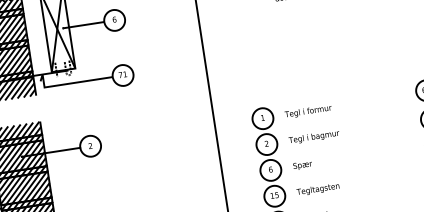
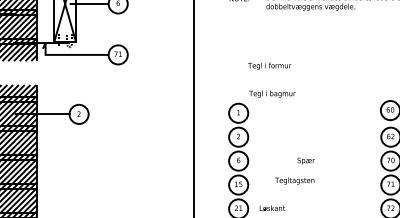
text: (308, 110) -> (269, 65), moved
text: (314, 136) -> (272, 93), moved
text: (301, 164) -> (305, 160), moved
text: (317, 189) -> (294, 180), moved

